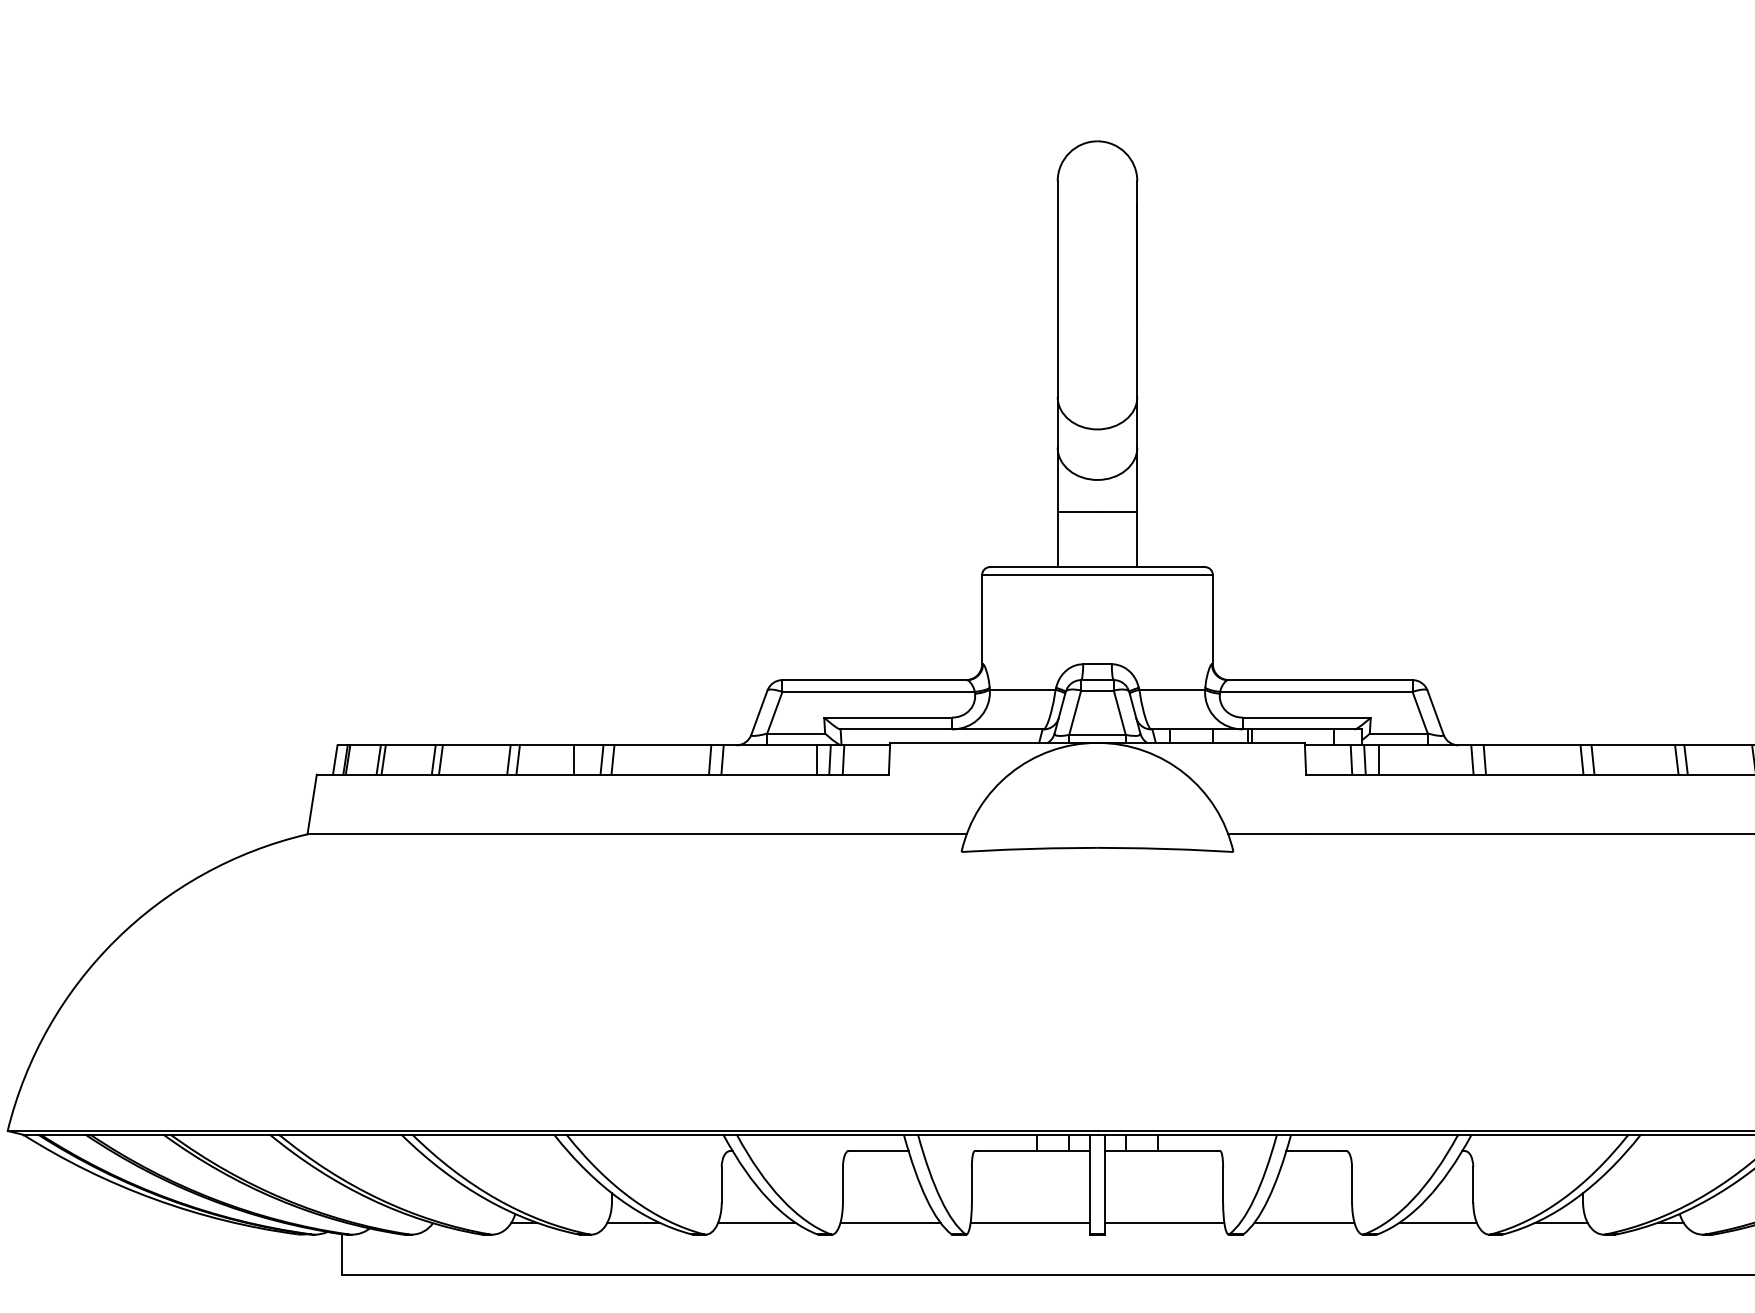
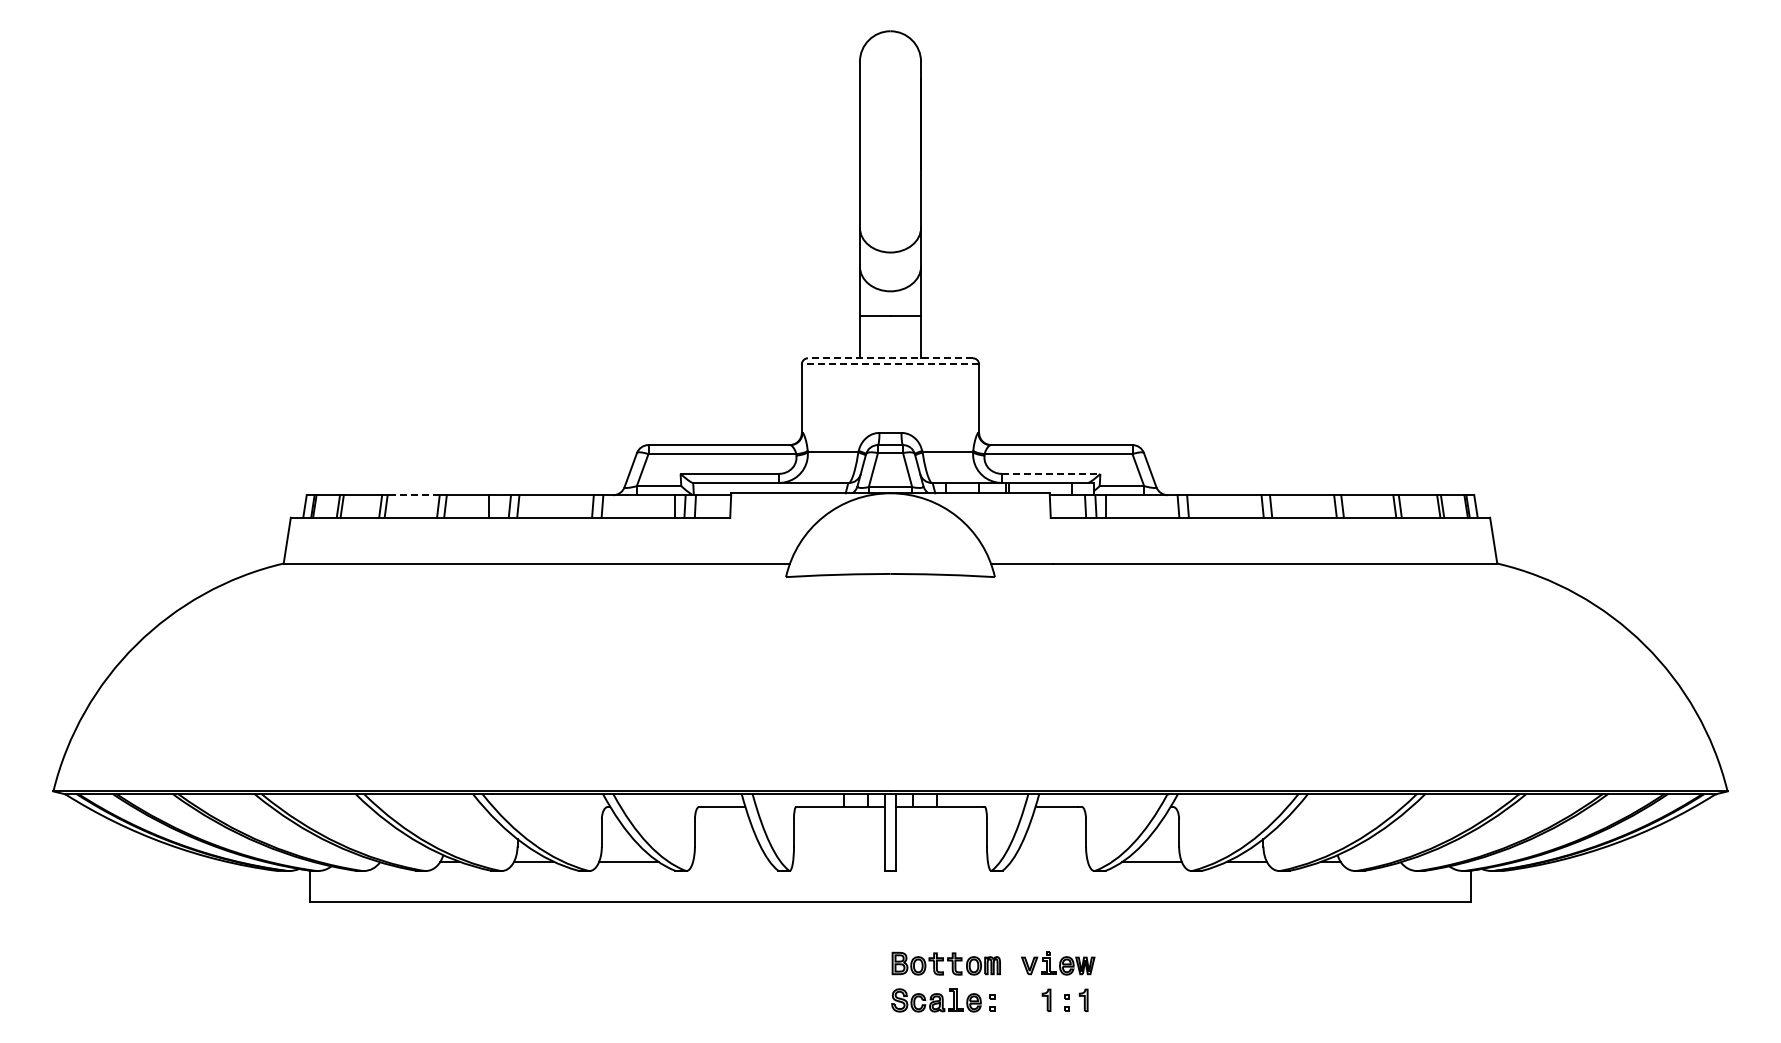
line: (1097, 567) -> (890, 358), solid -> dashed
line: (1097, 575) -> (890, 364), solid -> dashed
line: (1307, 717) -> (1051, 473), solid -> dashed
line: (476, 745) -> (413, 495), solid -> dashed
line: (890, 1222) -> (731, 861), removed
line: (1029, 1222) -> (838, 861), removed
line: (1163, 1222) -> (941, 861), removed
line: (1304, 1222) -> (1049, 861), removed

